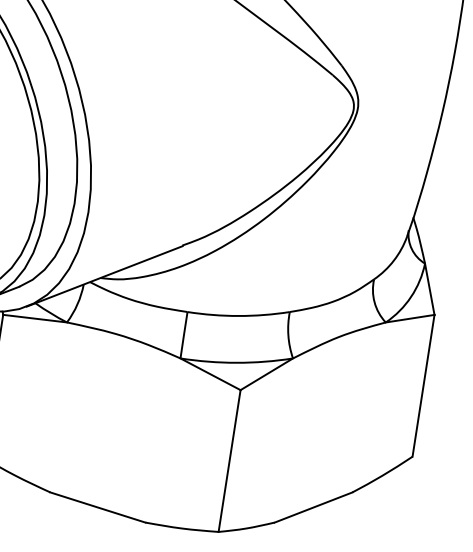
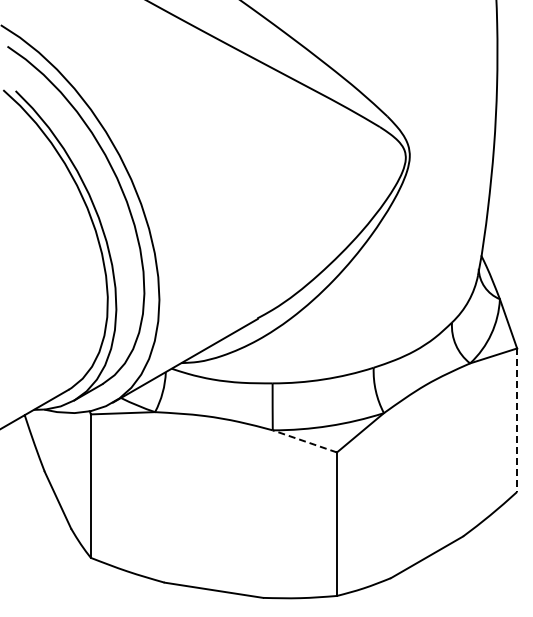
line: (210, 374) -> (304, 441), solid -> dashed
line: (423, 386) -> (517, 420), solid -> dashed

